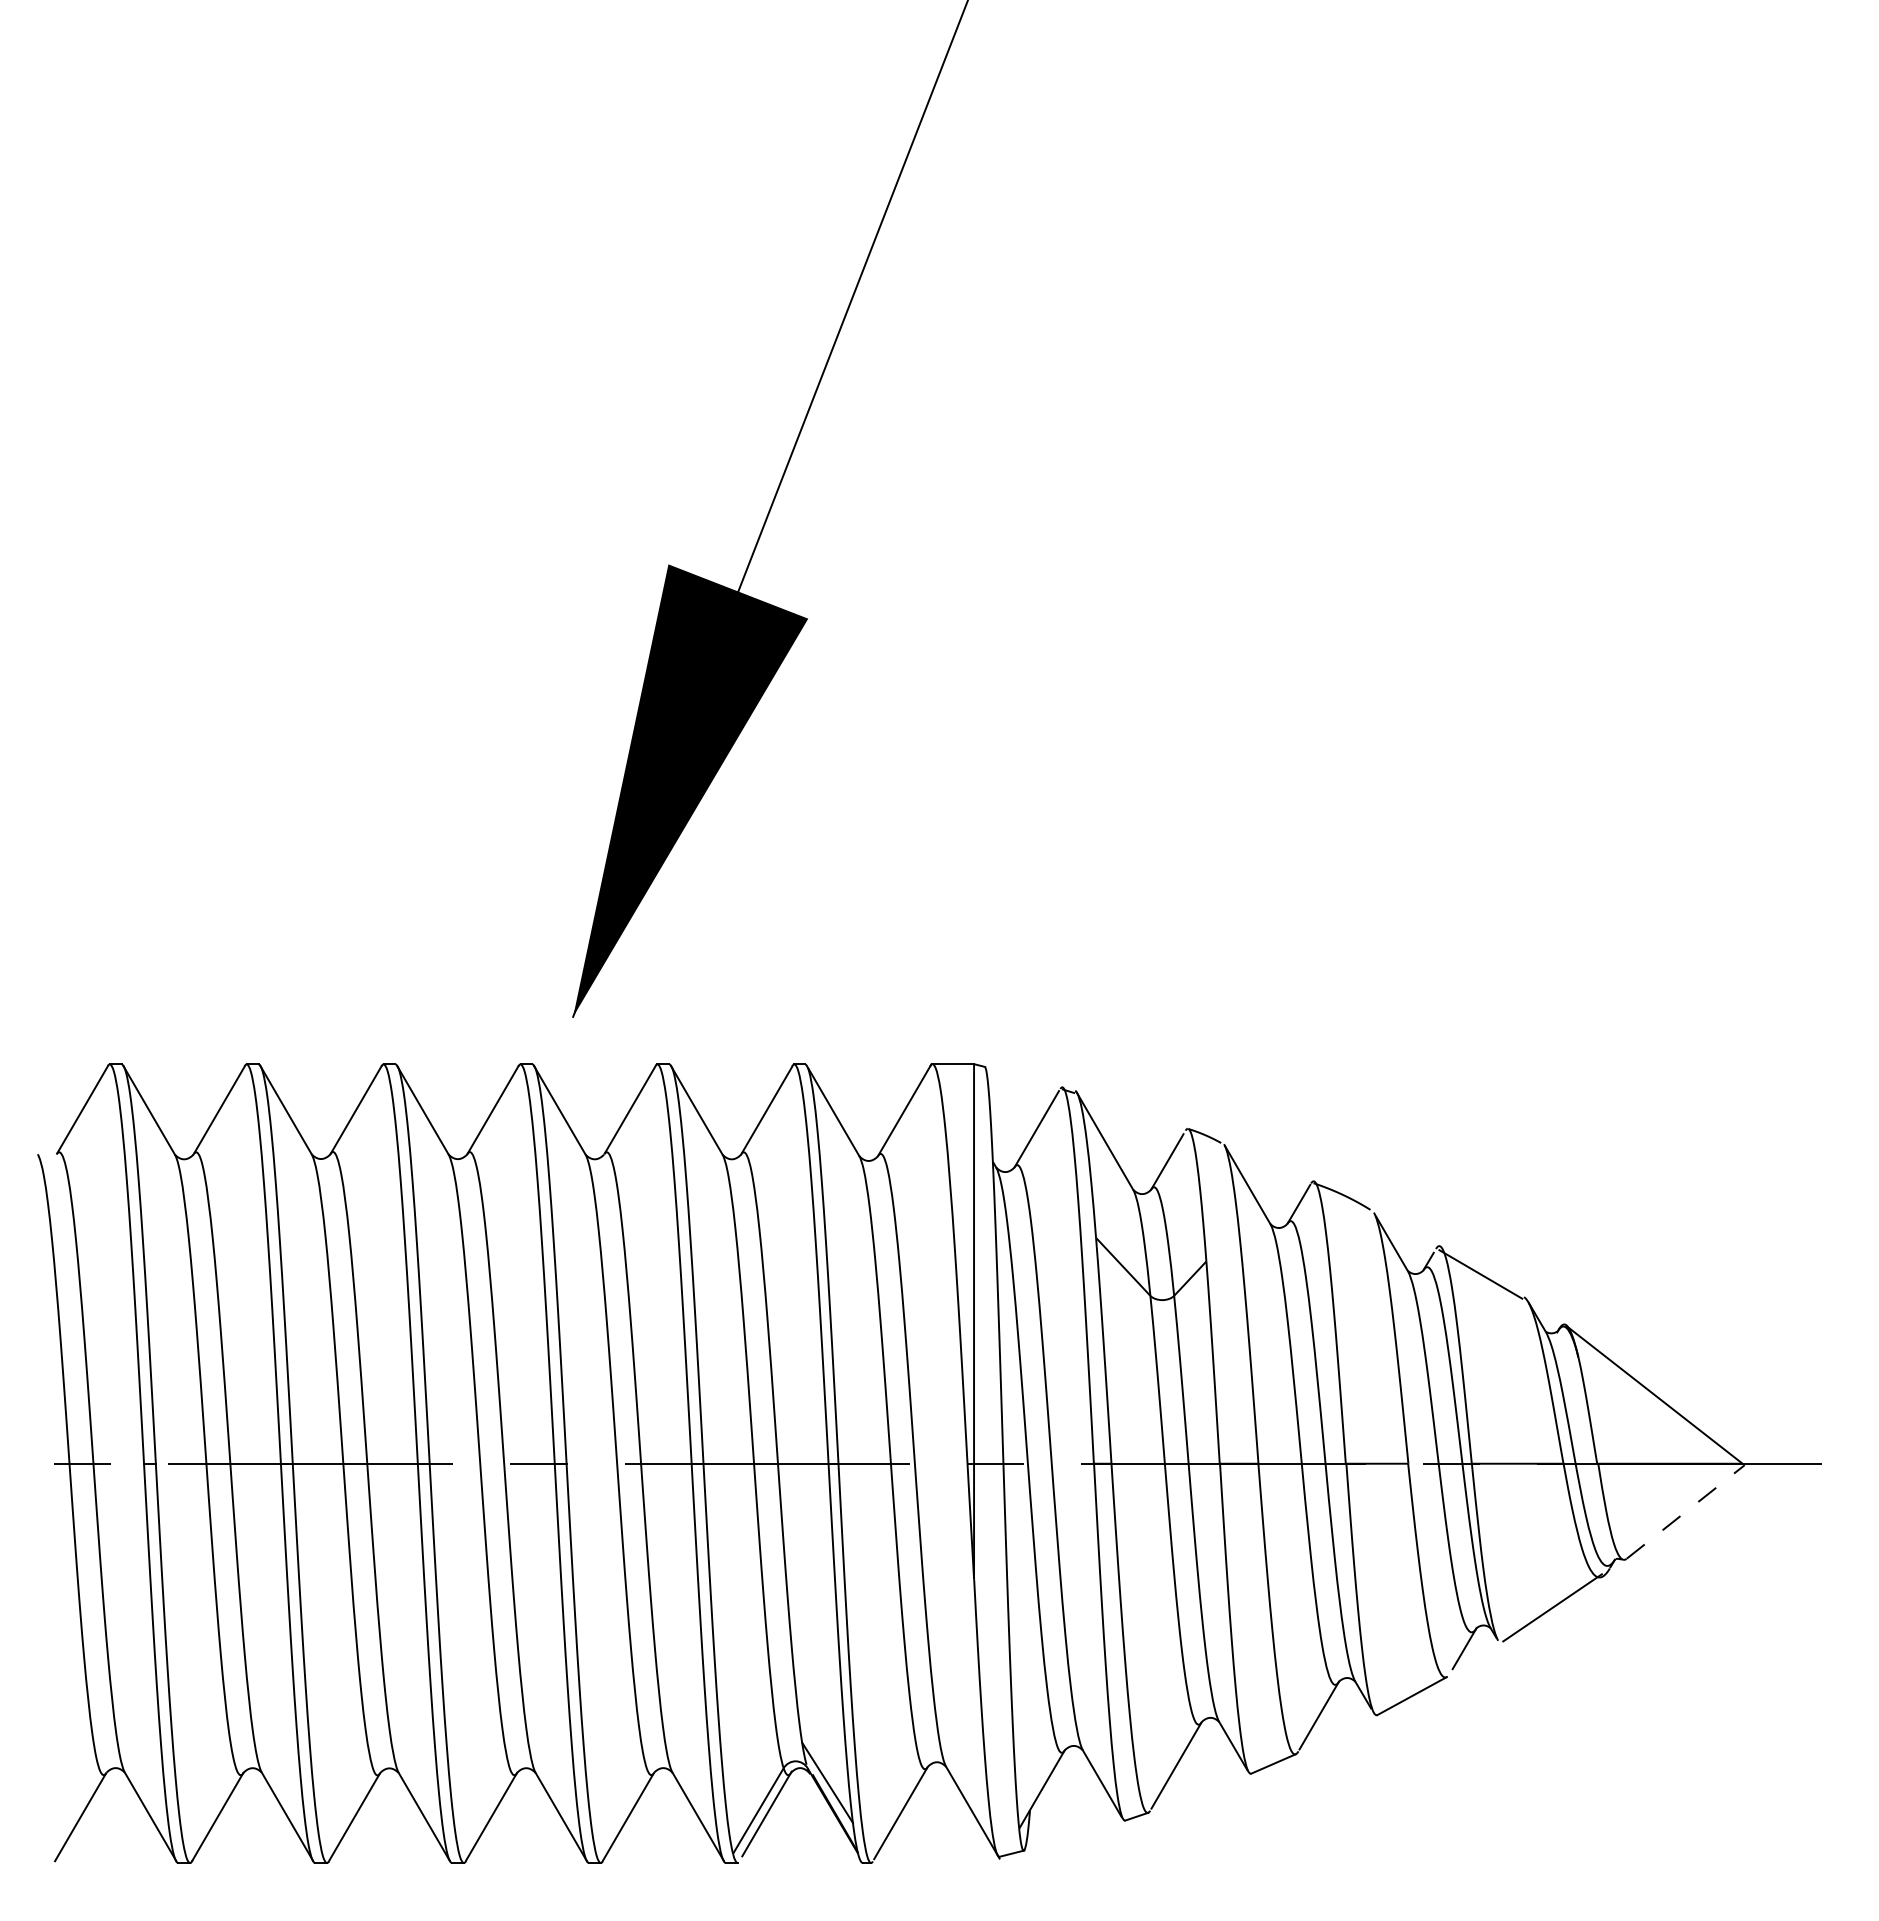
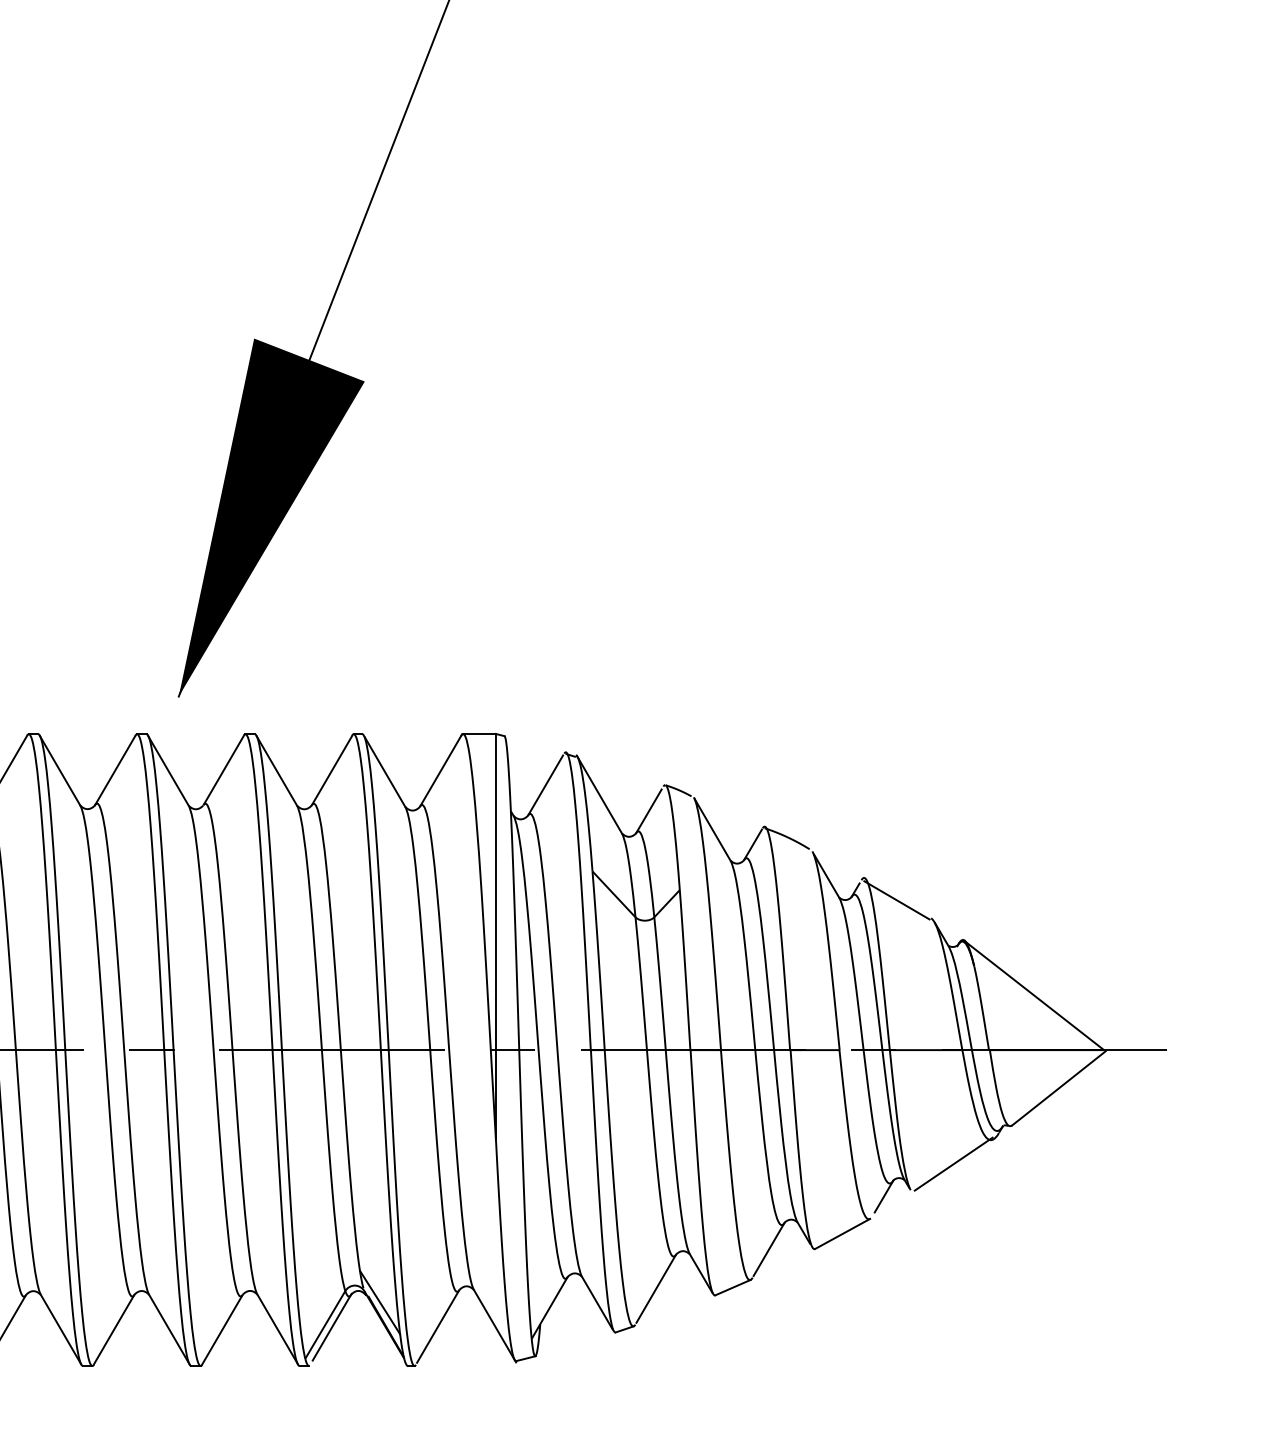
line: (1686, 1511) -> (1059, 1087), dashed -> solid

